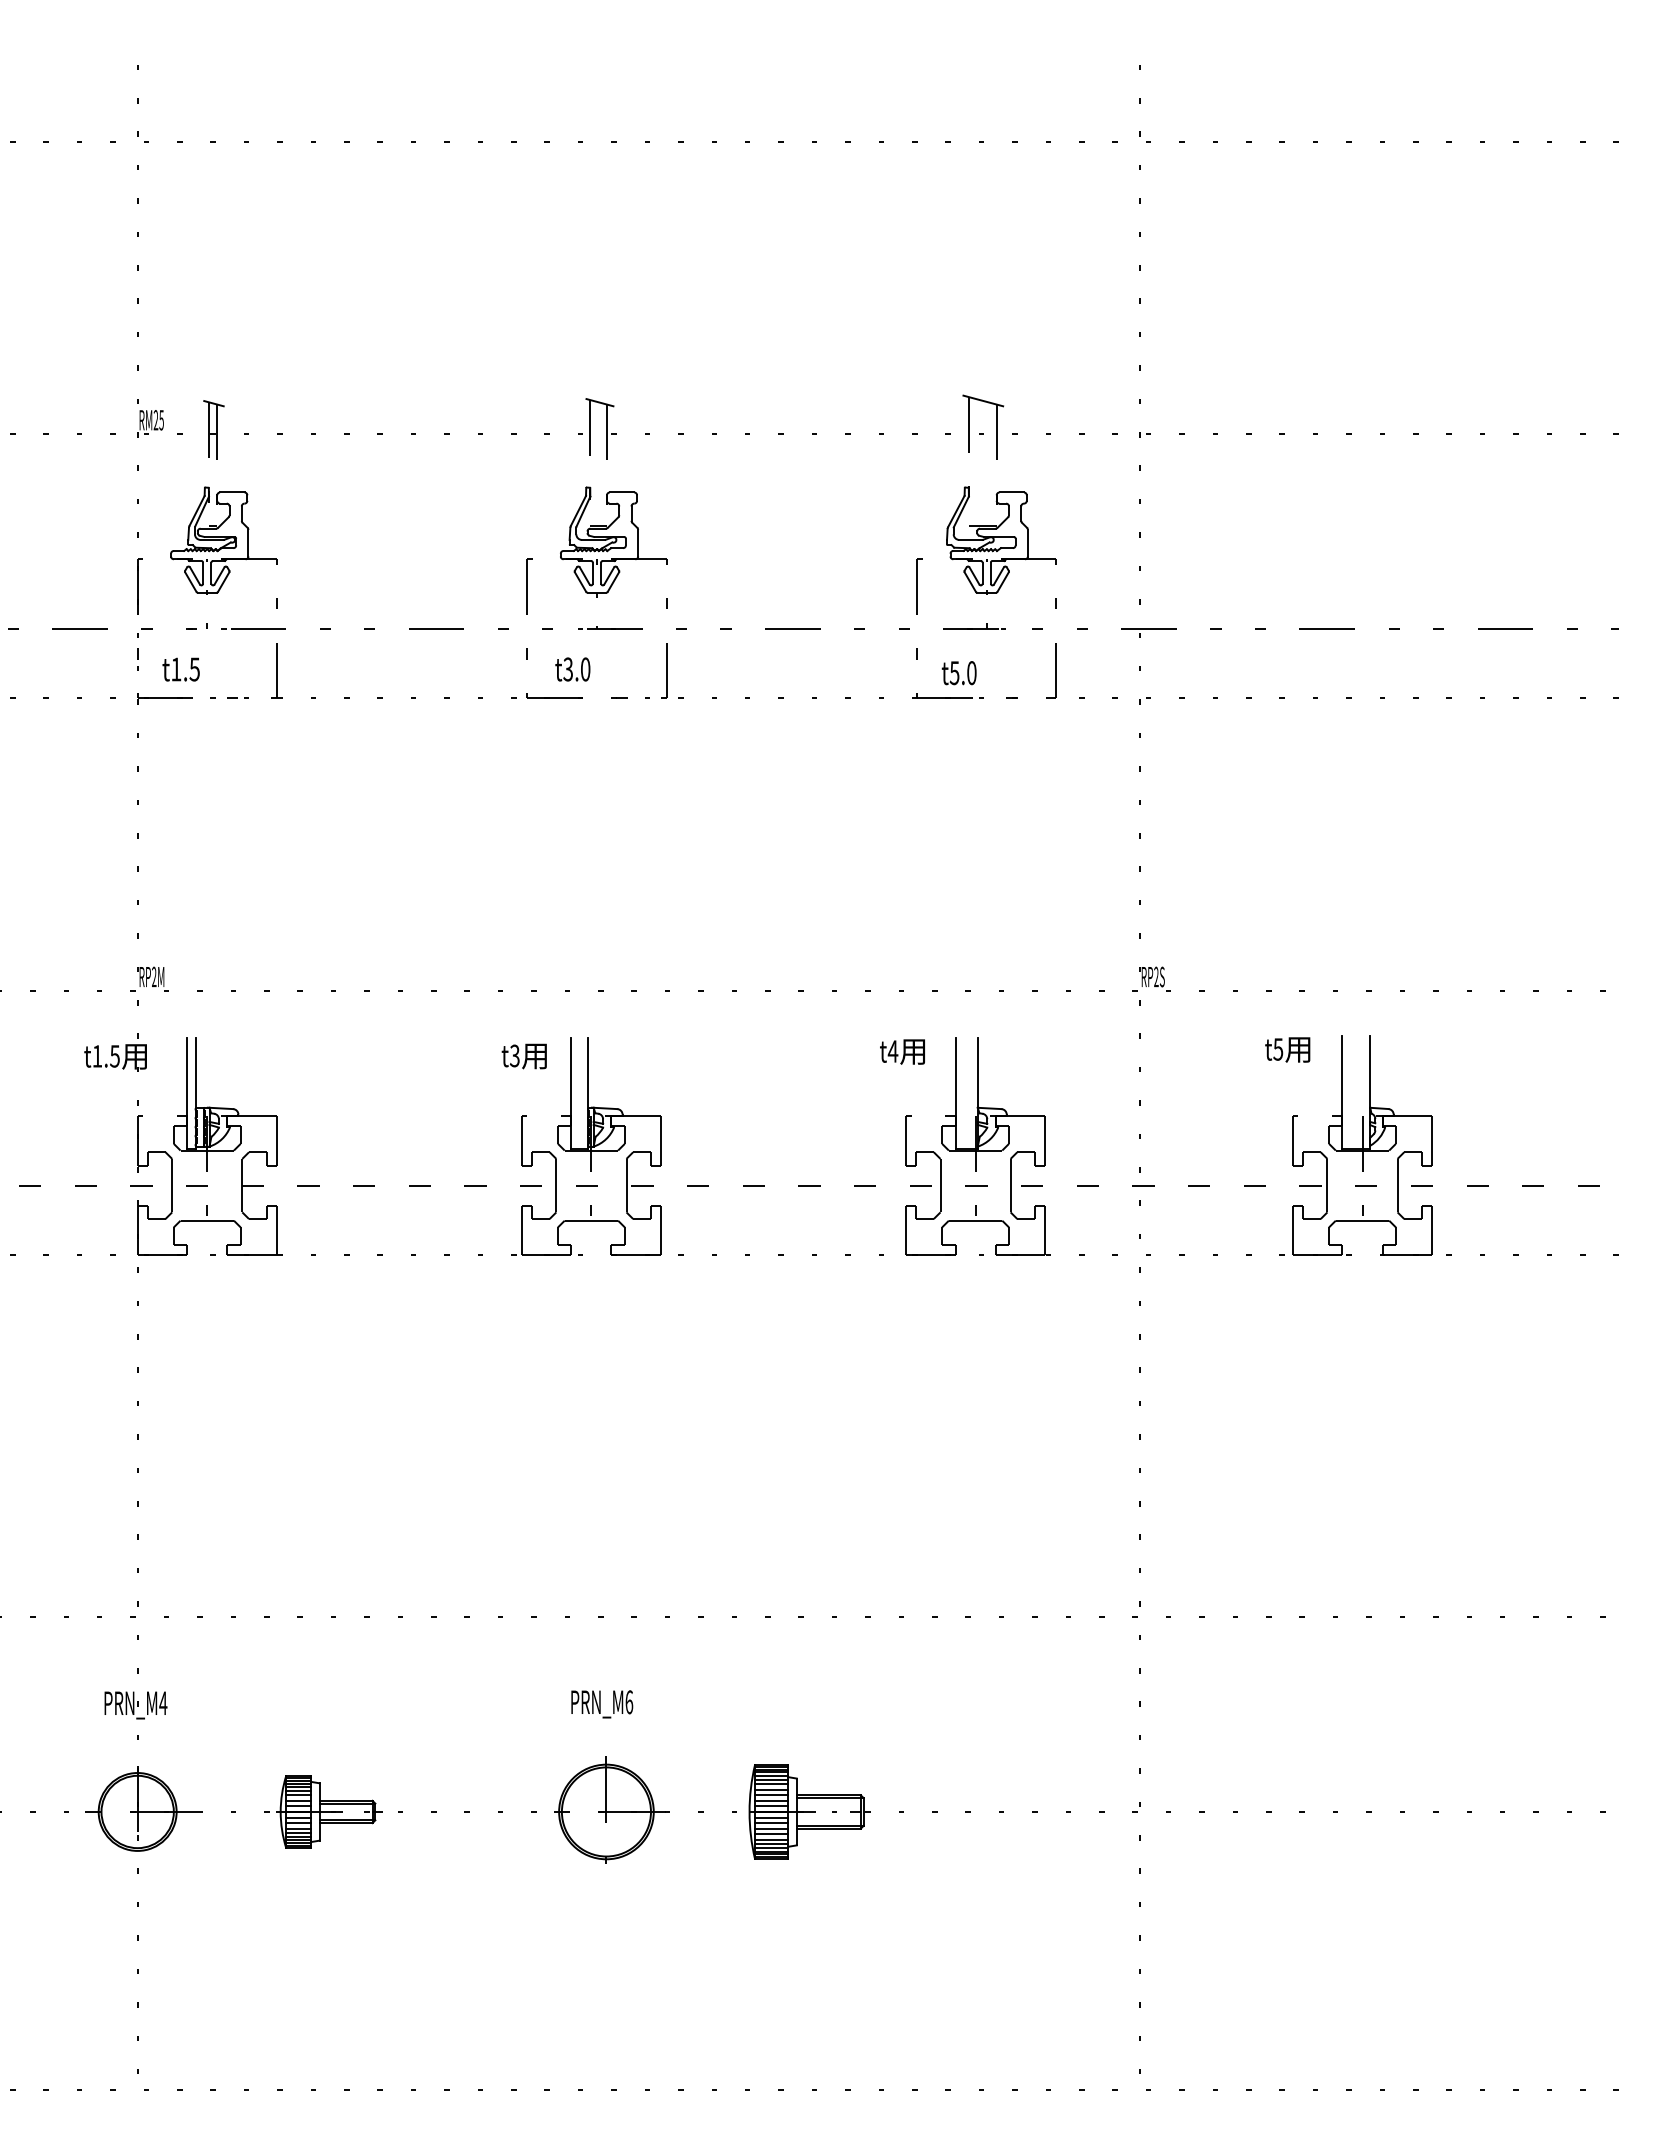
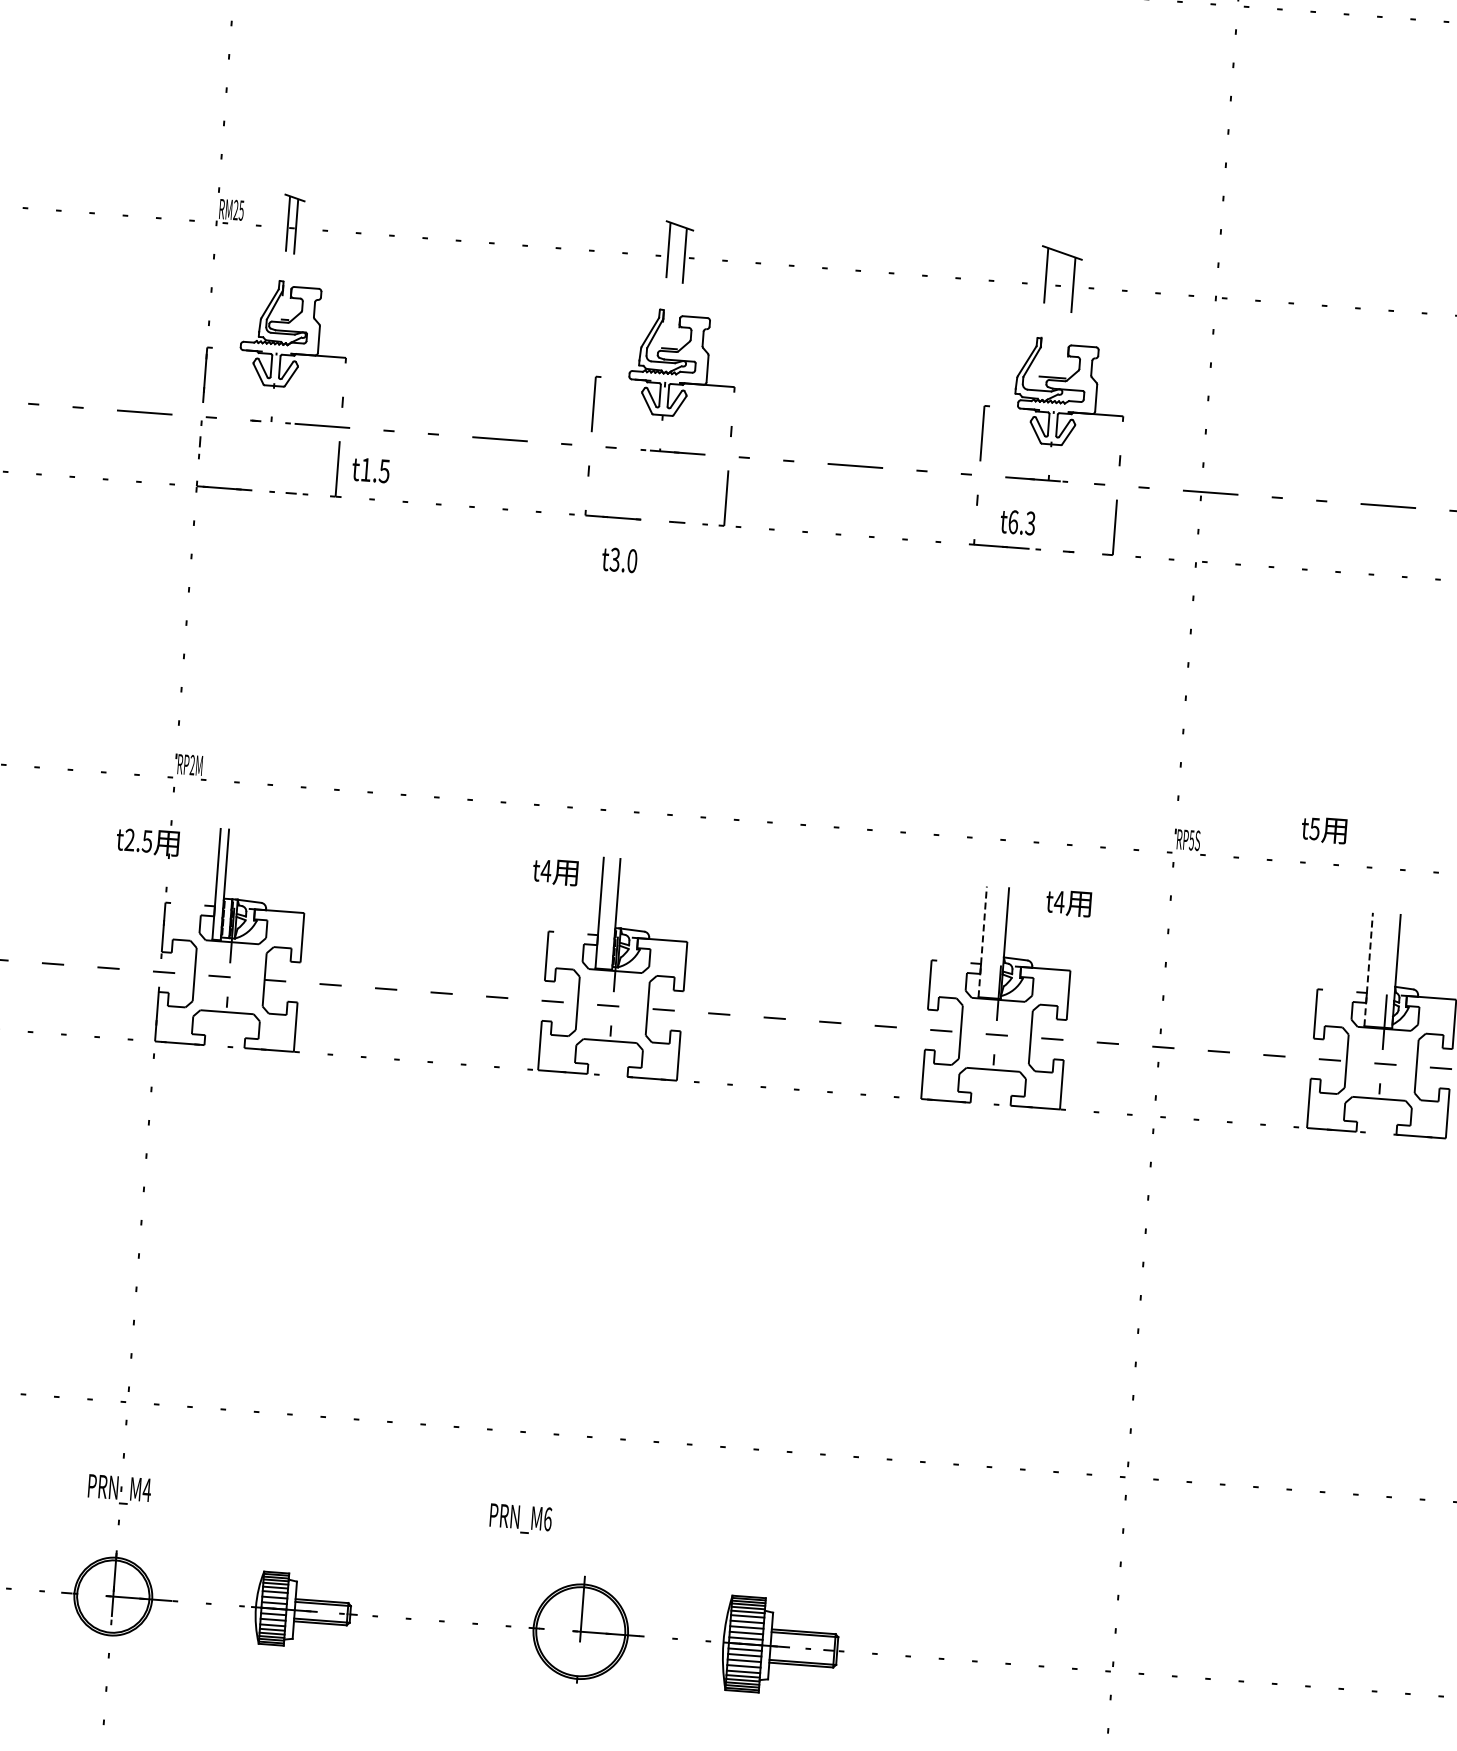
text: (180, 669) -> (370, 470), moved
text: (572, 669) -> (619, 560), moved
text: (962, 673) -> (1021, 523), t5.0 -> t6.3
text: (1156, 976) -> (1191, 839), RP2S -> RP5S
text: (1287, 1049) -> (1324, 829), moved
text: (902, 1051) -> (1068, 902), moved
text: (514, 1055) -> (545, 870), t3 -> t4
text: (97, 1056) -> (129, 840), t1.5 -> t2.5
line: (1342, 1092) -> (1368, 969), solid -> dashed
line: (955, 1093) -> (982, 941), solid -> dashed
text: (602, 1704) -> (521, 1519), moved

